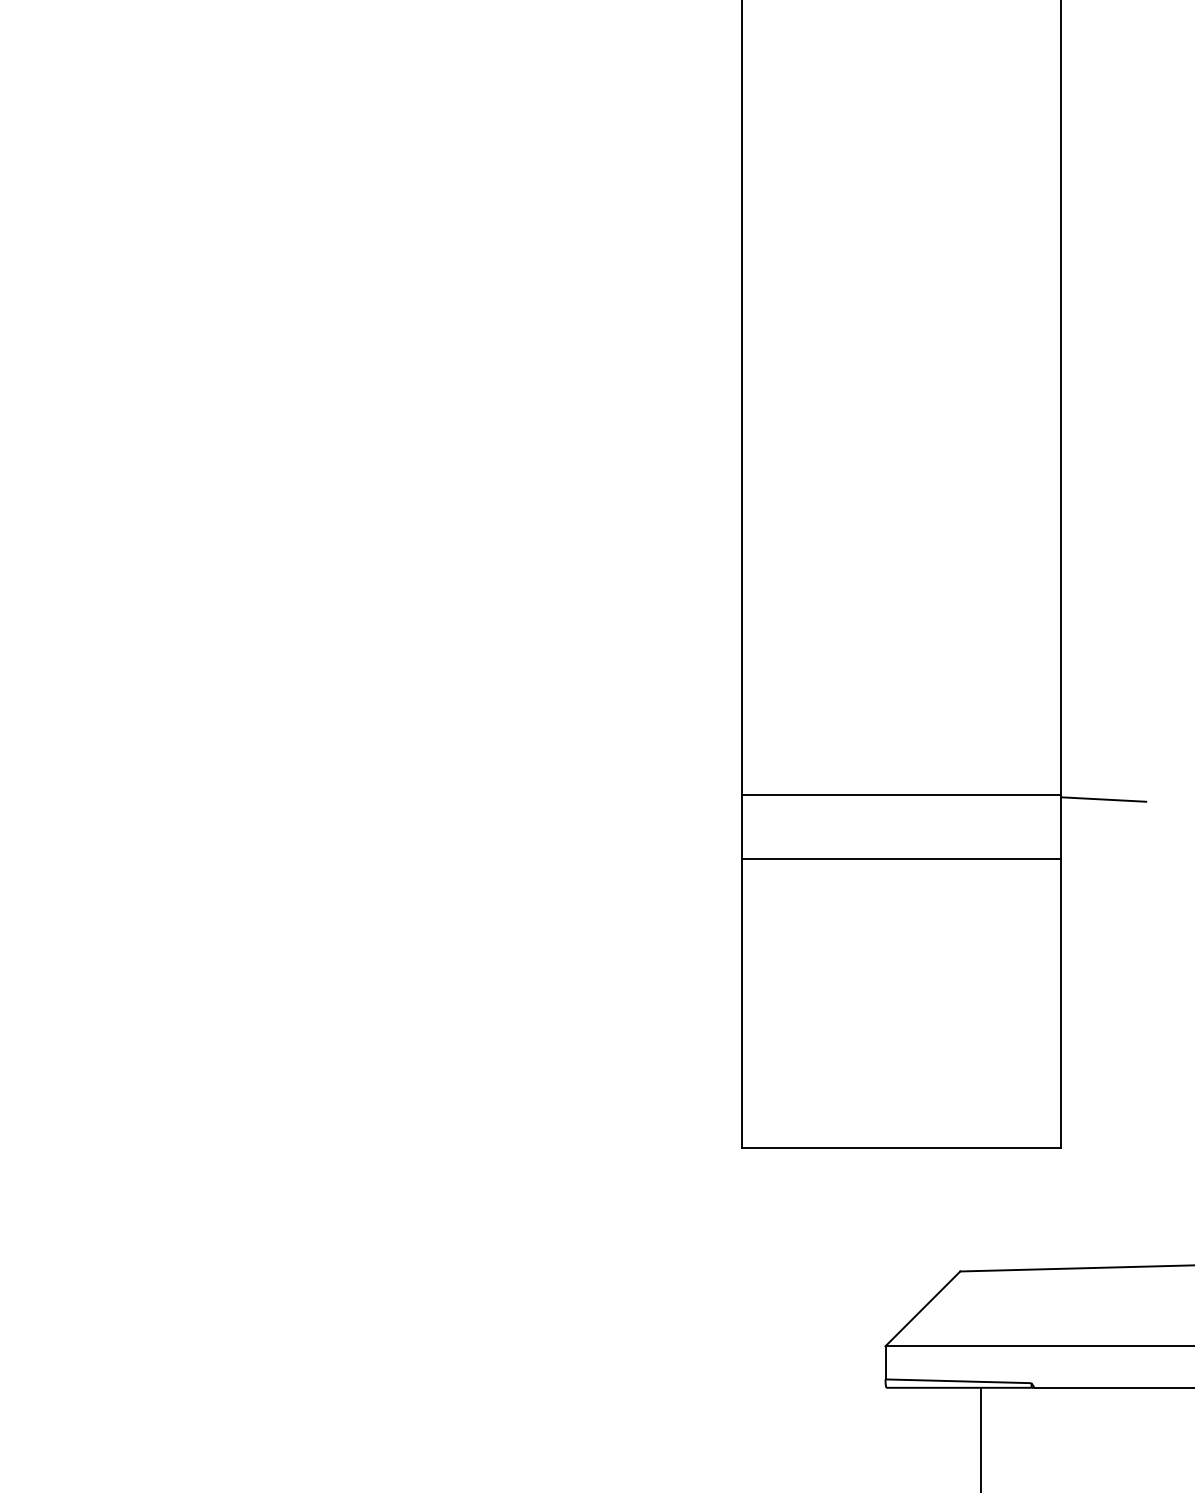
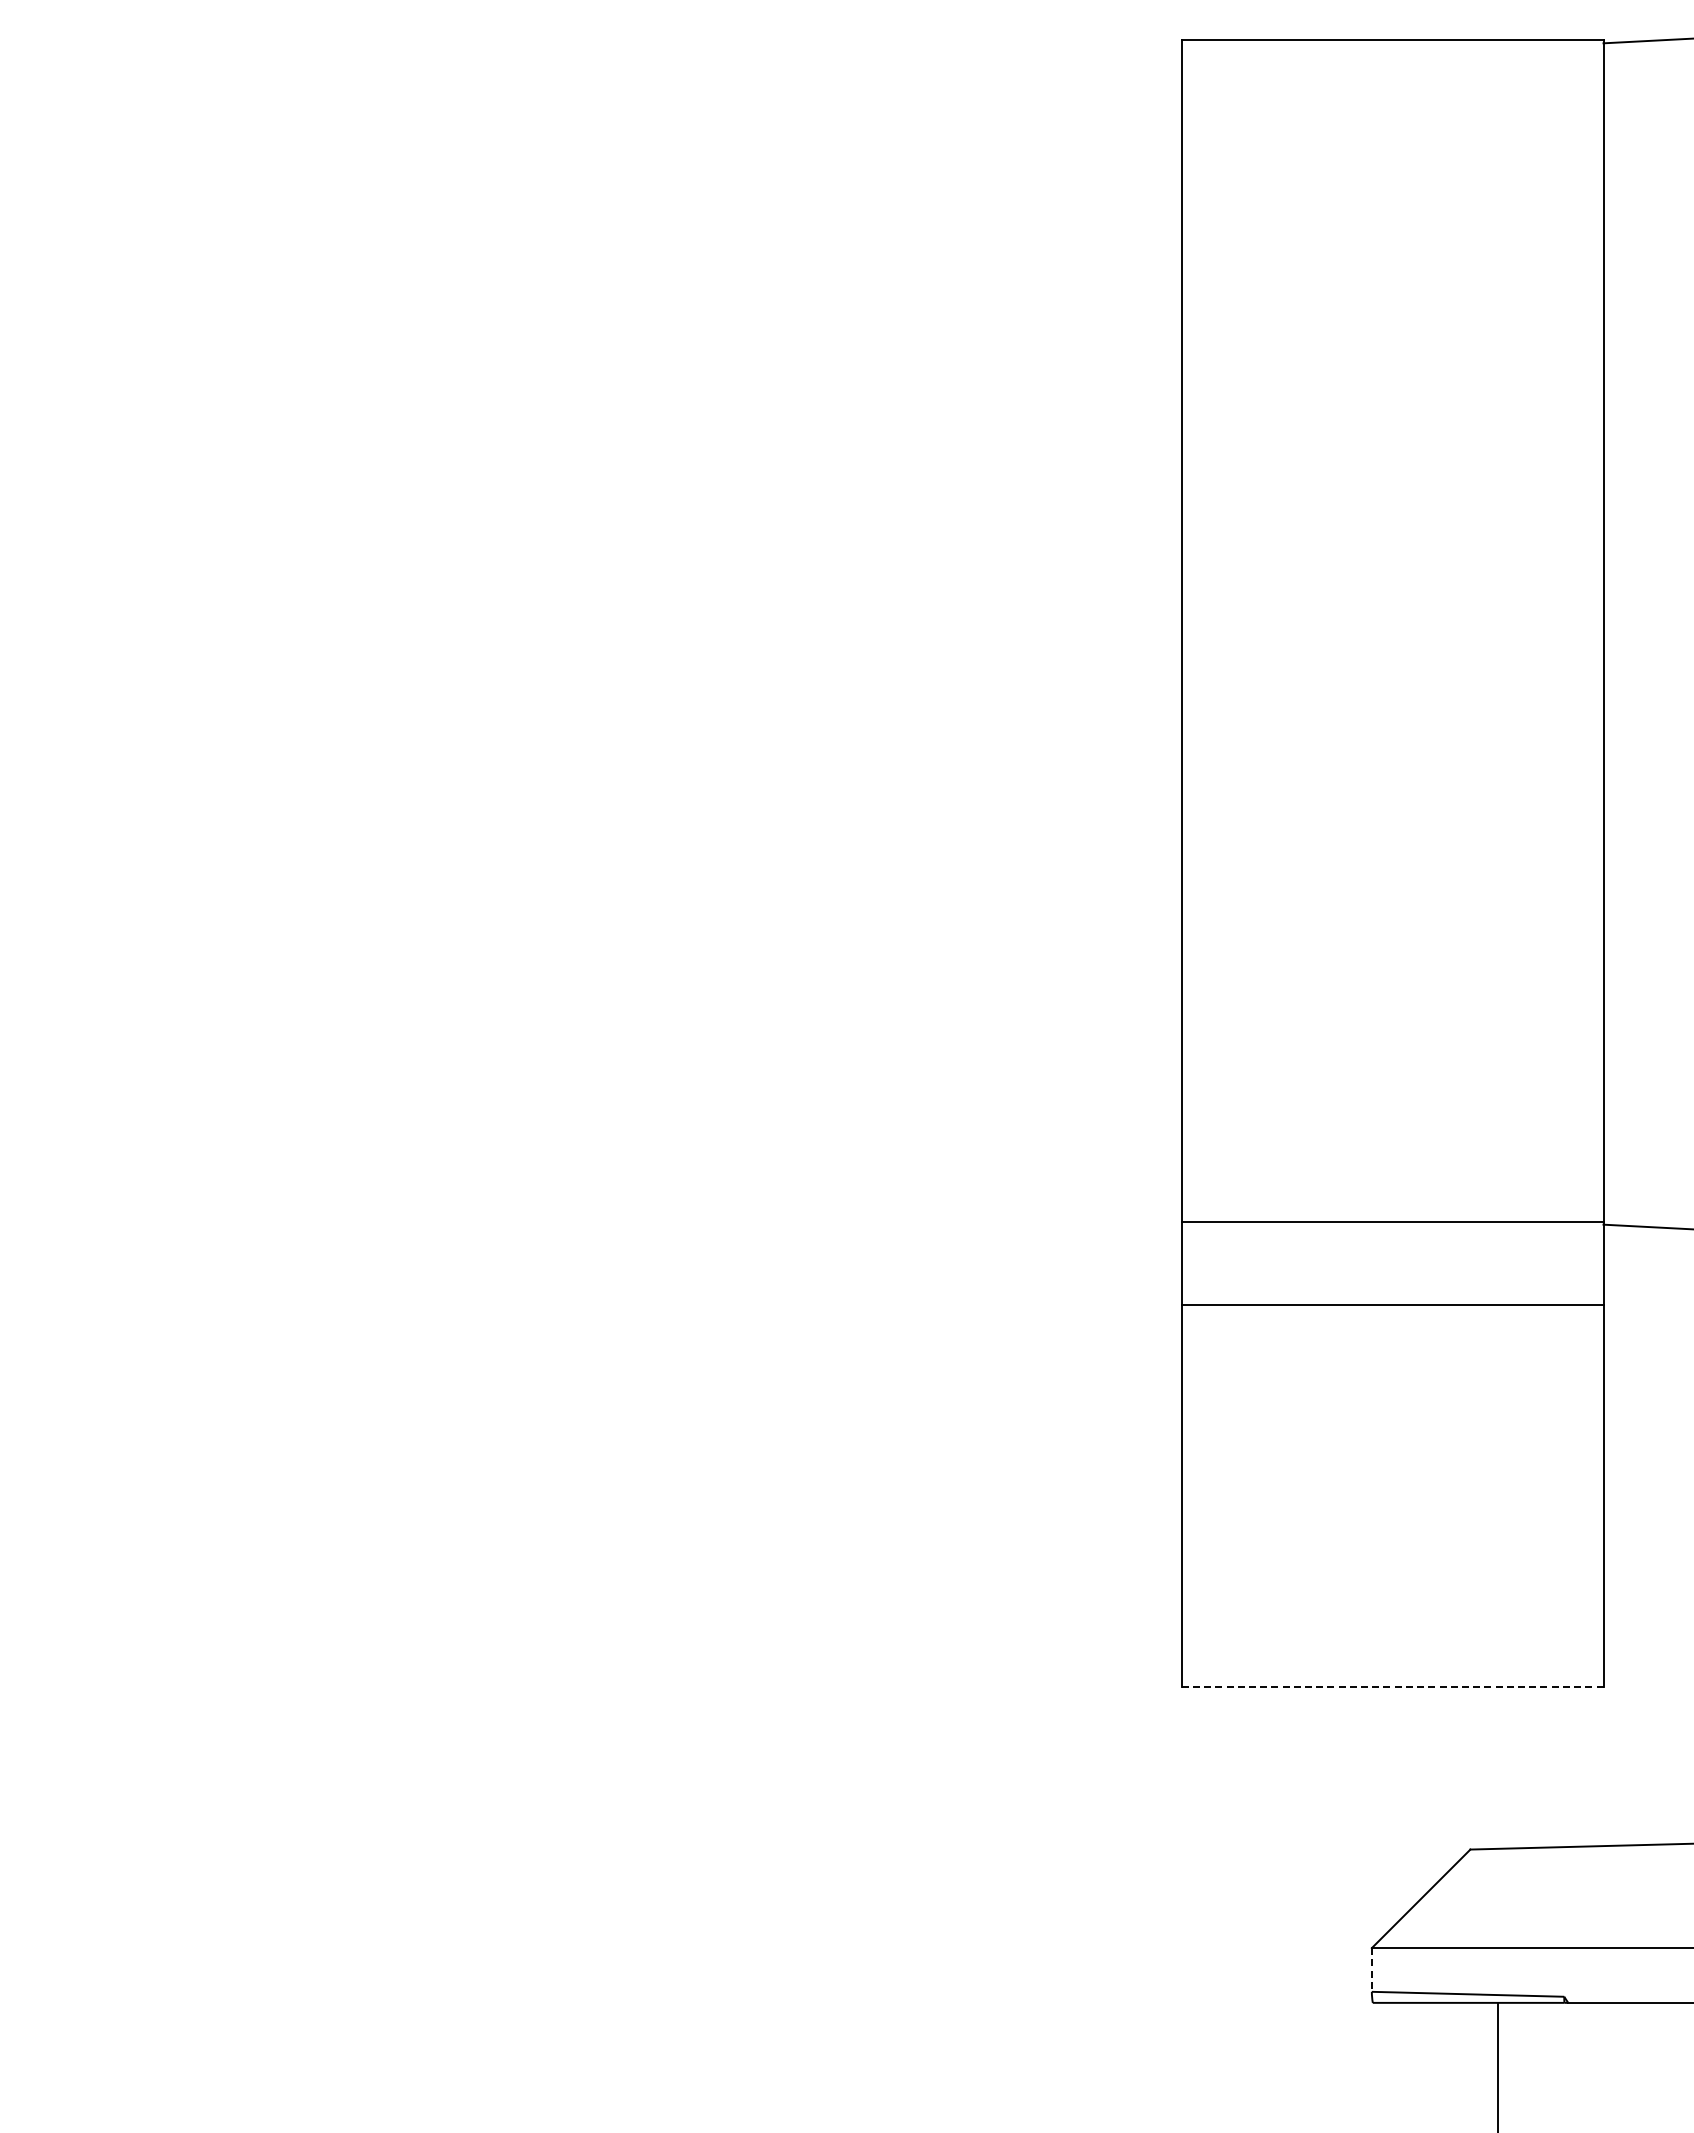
line: (901, 1147) -> (1392, 1686), solid -> dashed
line: (885, 1362) -> (1371, 1969), solid -> dashed

